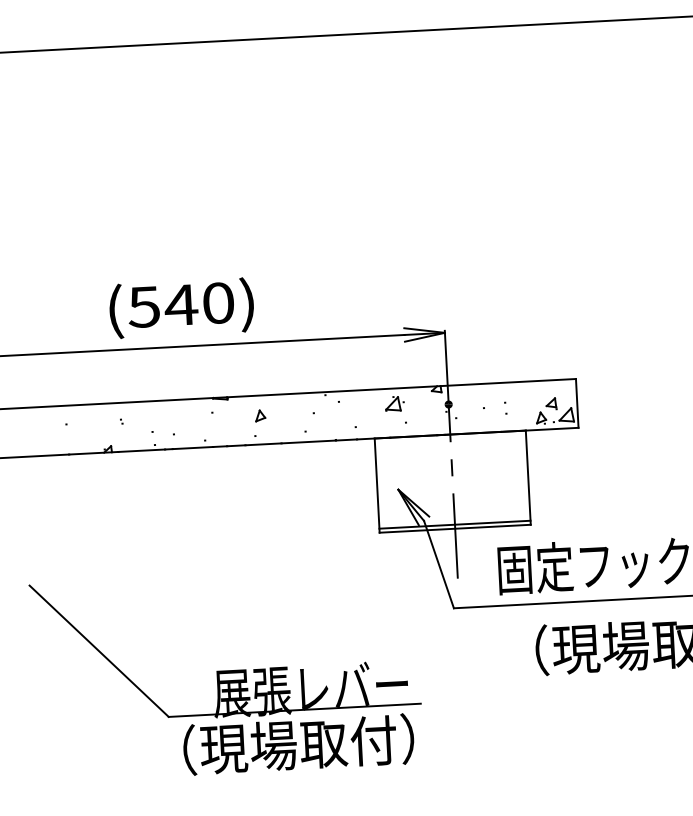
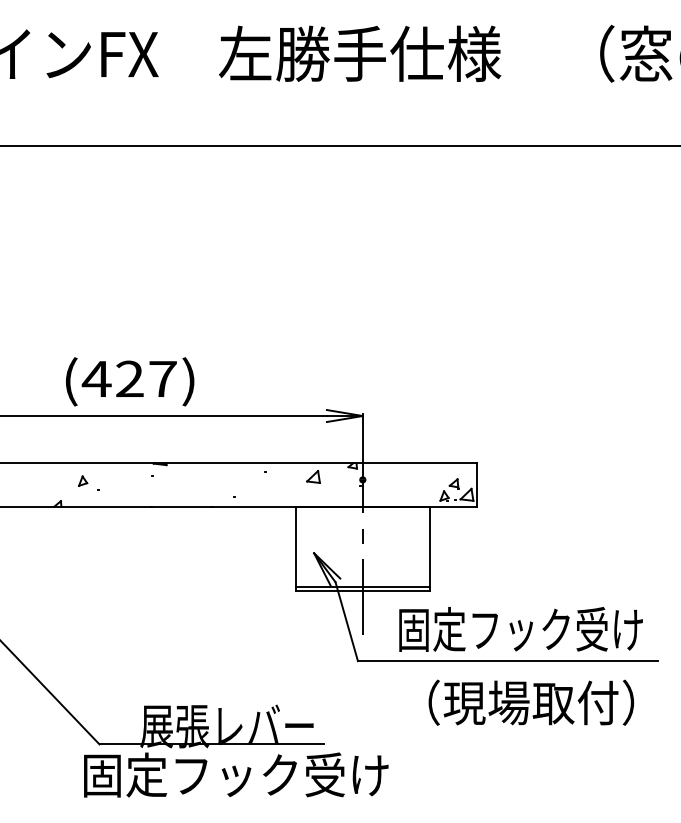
text: (179, 304) -> (128, 378), (540) -> (427)
part: (260, 415) -> (83, 480), moved
text: (324, 743) -> (236, 775), （現場取付） -> 固定フック受け

